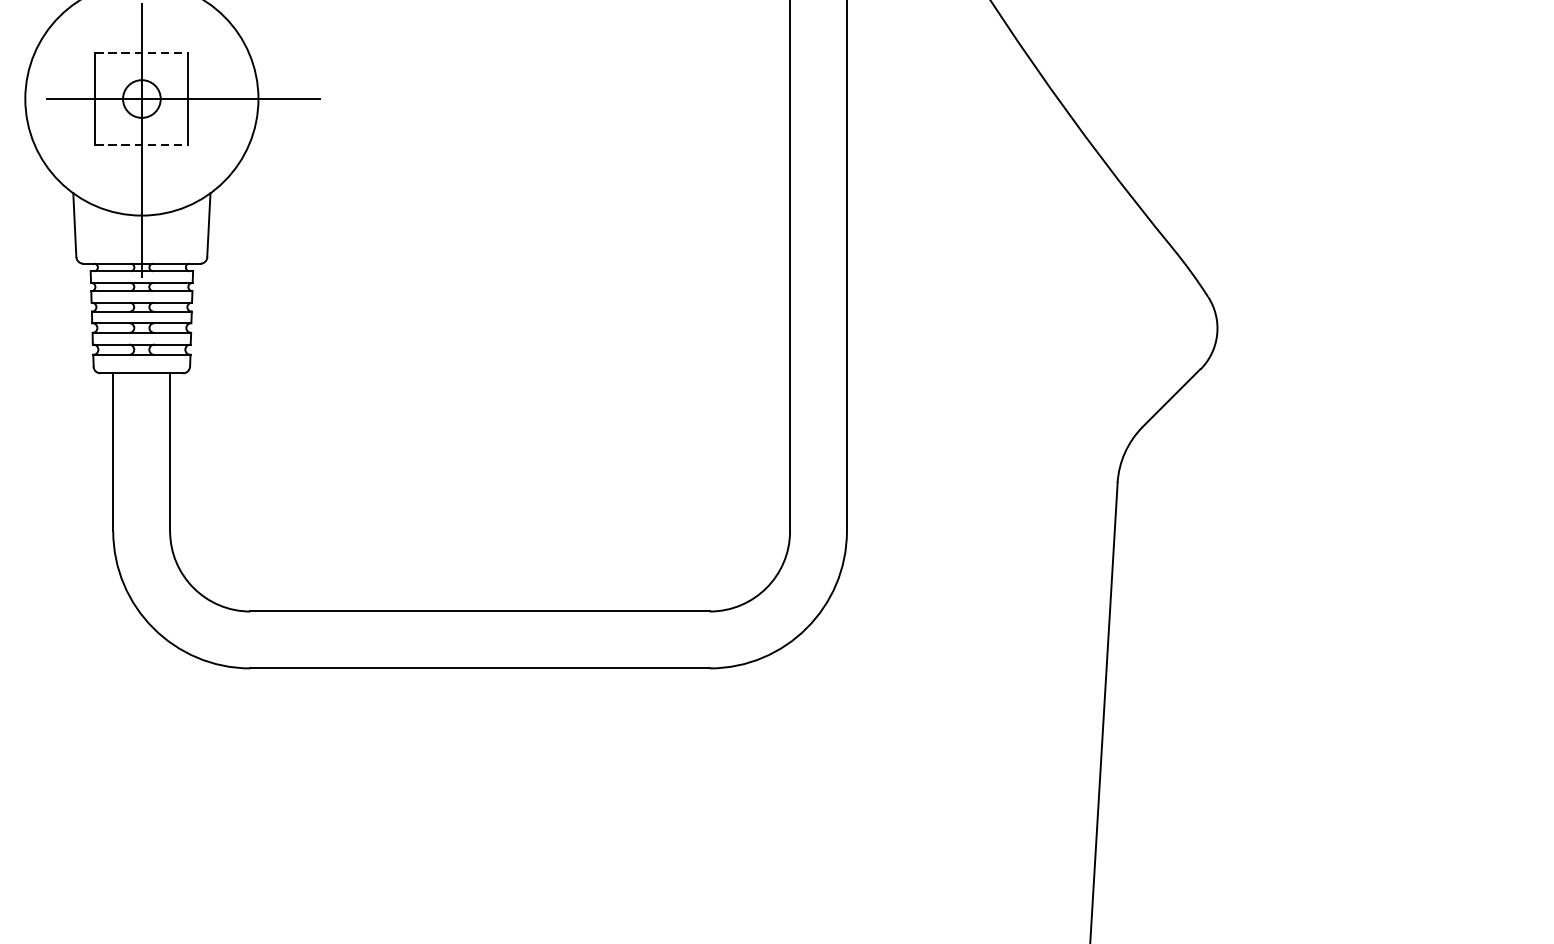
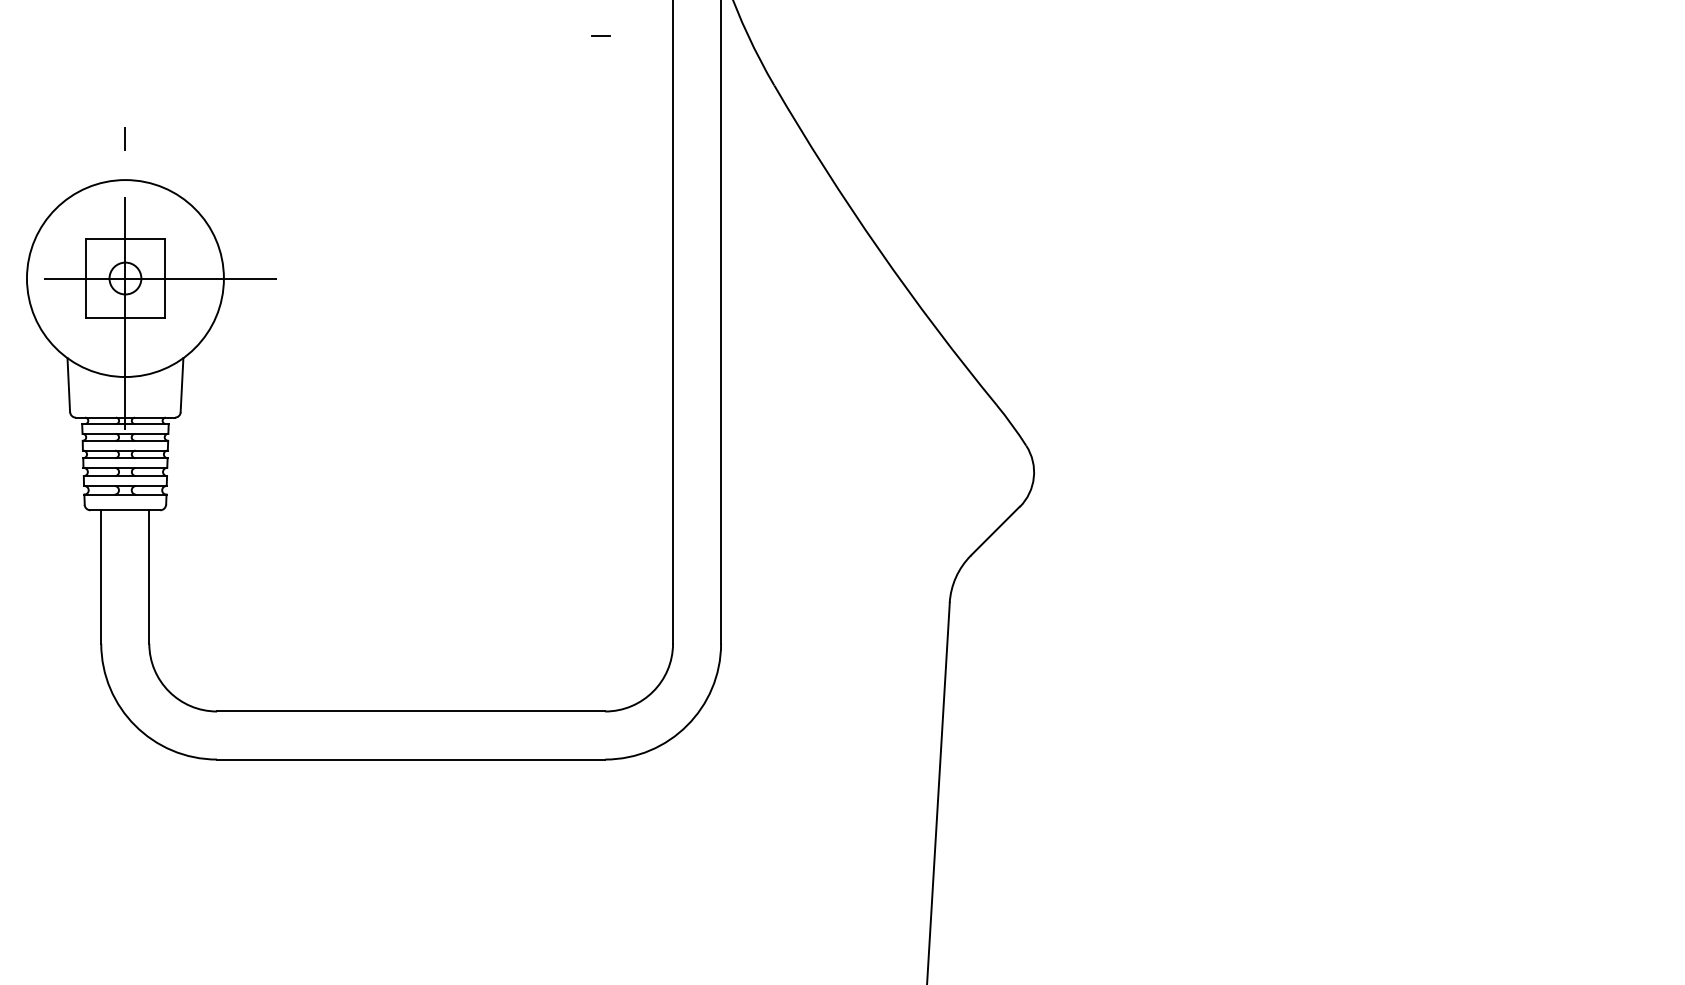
line: (141, 52) -> (125, 239), dashed -> solid
line: (141, 145) -> (125, 317), dashed -> solid

